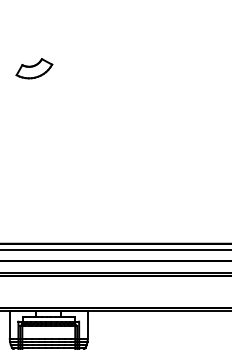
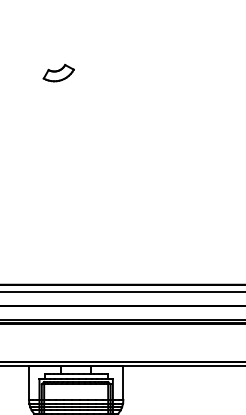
part: (34, 68) -> (58, 72), size x0.7

